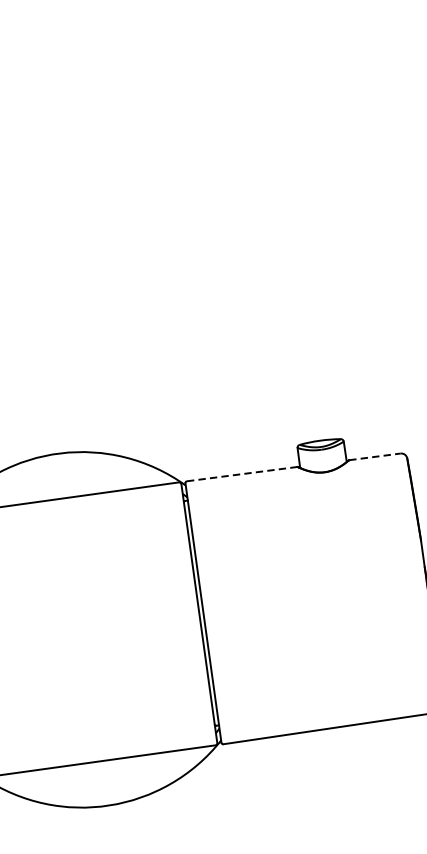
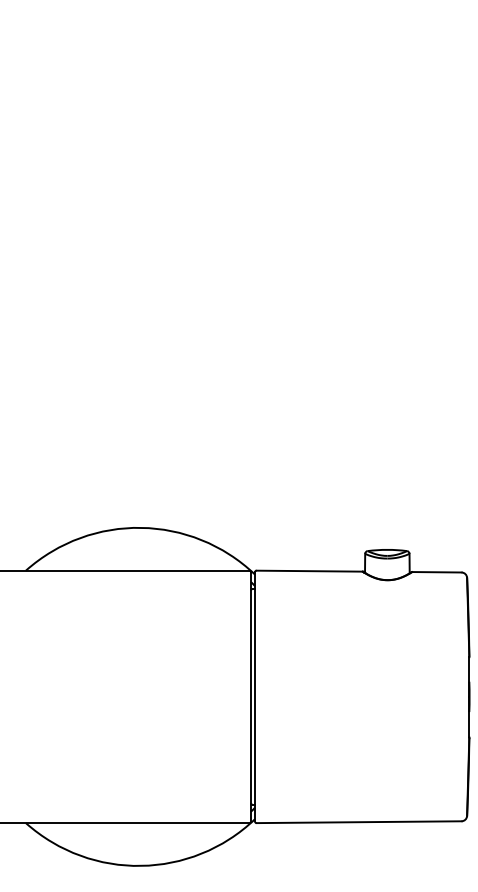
line: (374, 457) -> (436, 572), dashed -> solid
line: (242, 474) -> (309, 571), dashed -> solid

